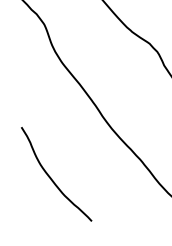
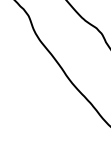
curve: (51, 177) -> (33, 114), removed

